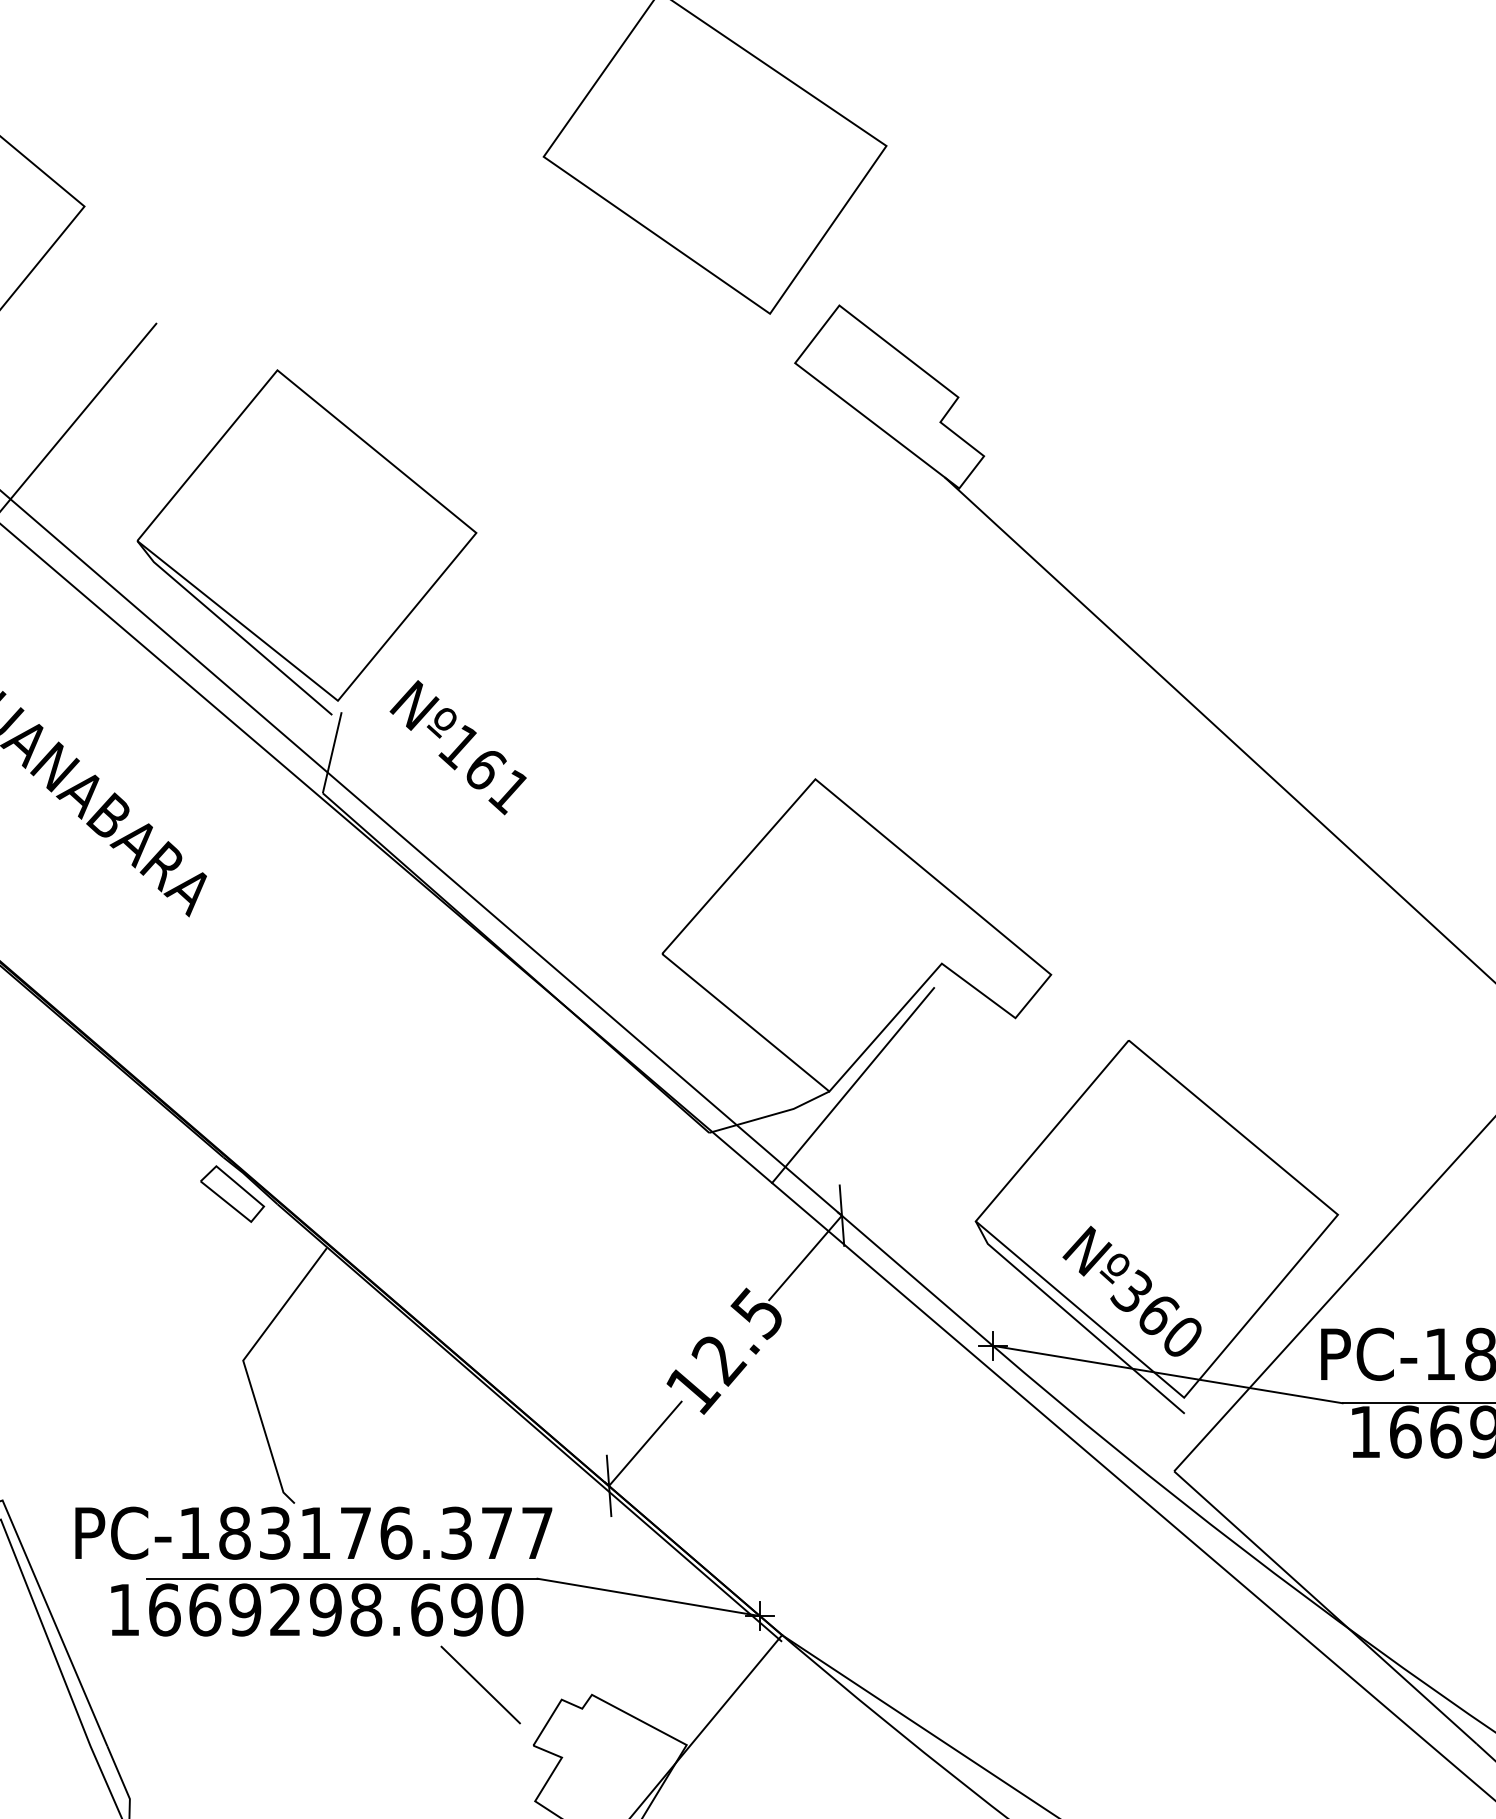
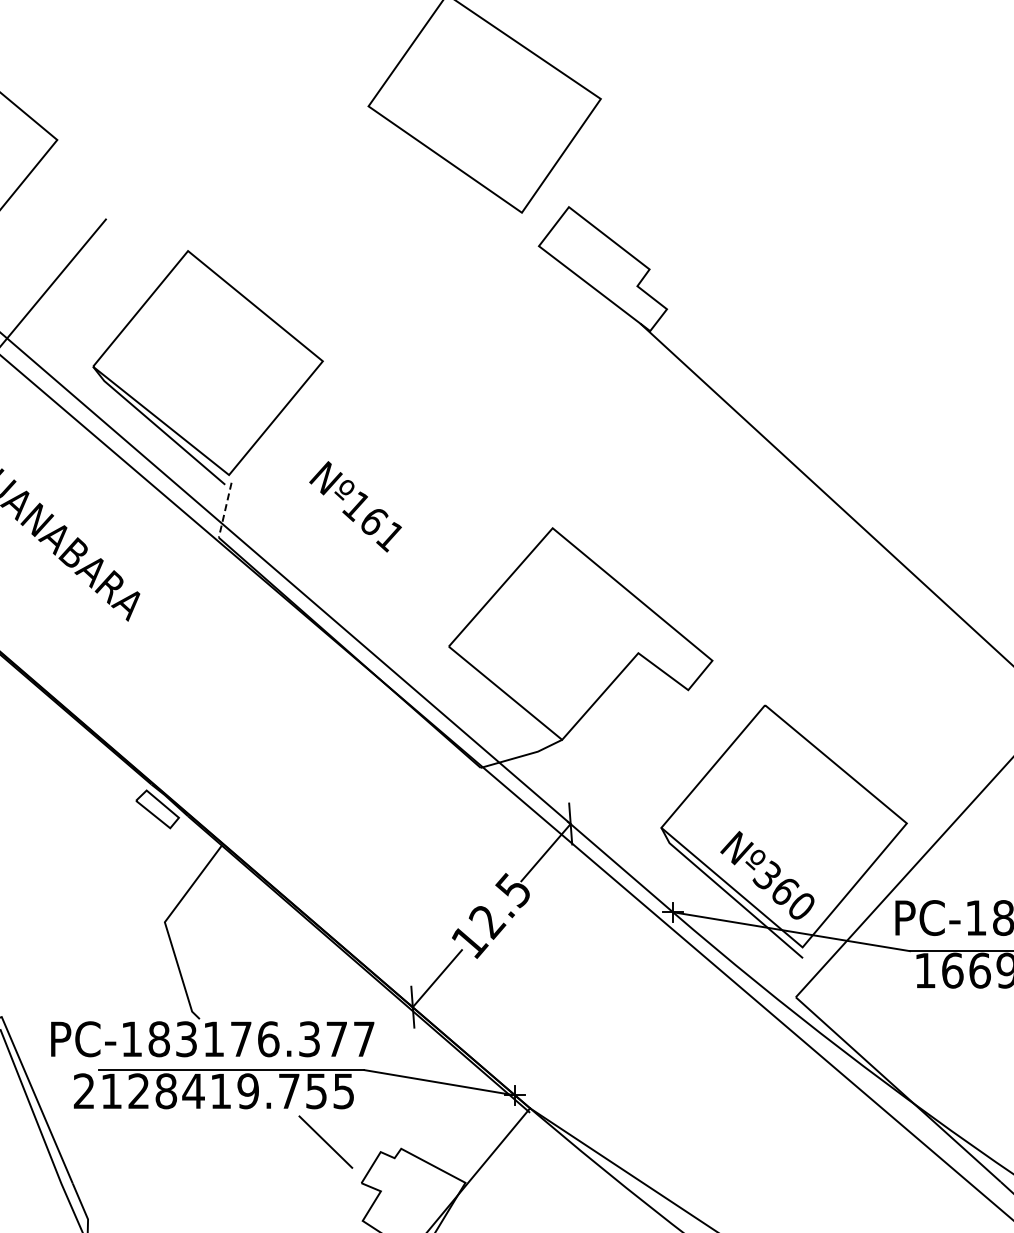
text: (458, 747) -> (355, 506), moved
line: (332, 753) -> (225, 510), solid -> dashed
line: (853, 1085) -> (578, 735), removed
text: (314, 1610) -> (213, 1091), 1669298.690 -> 2128419.755

